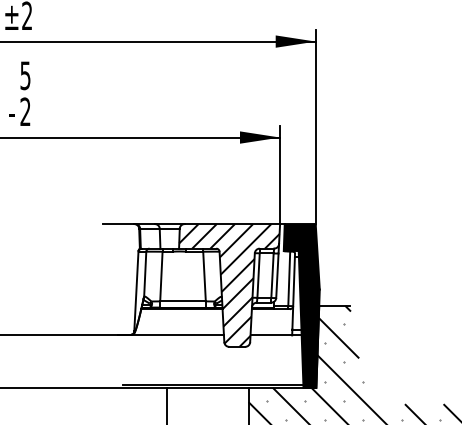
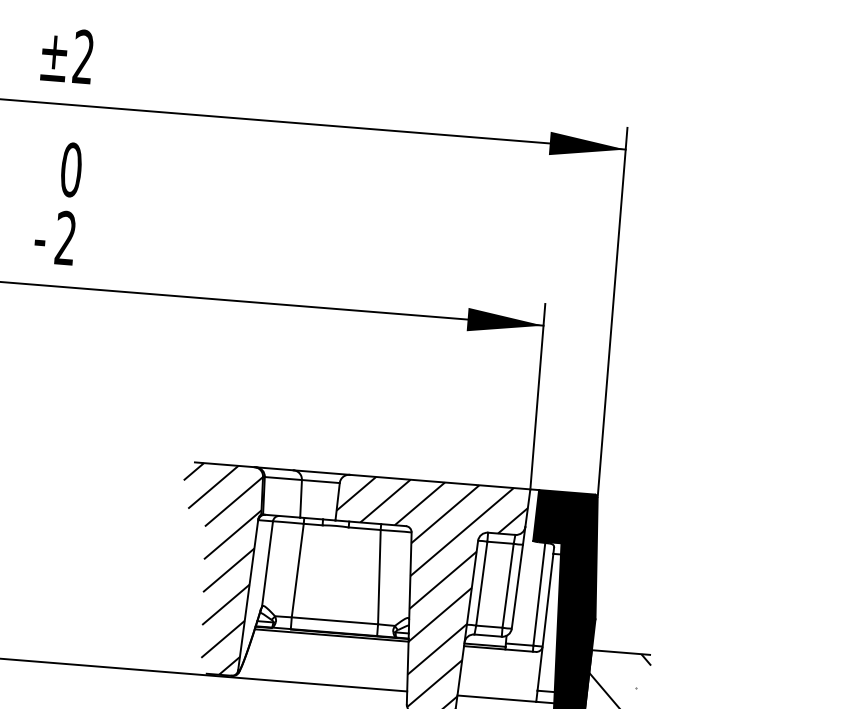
text: (25, 75) -> (71, 169), 5 -> 0
hatch: (118, 279) -> (216, 569), added

